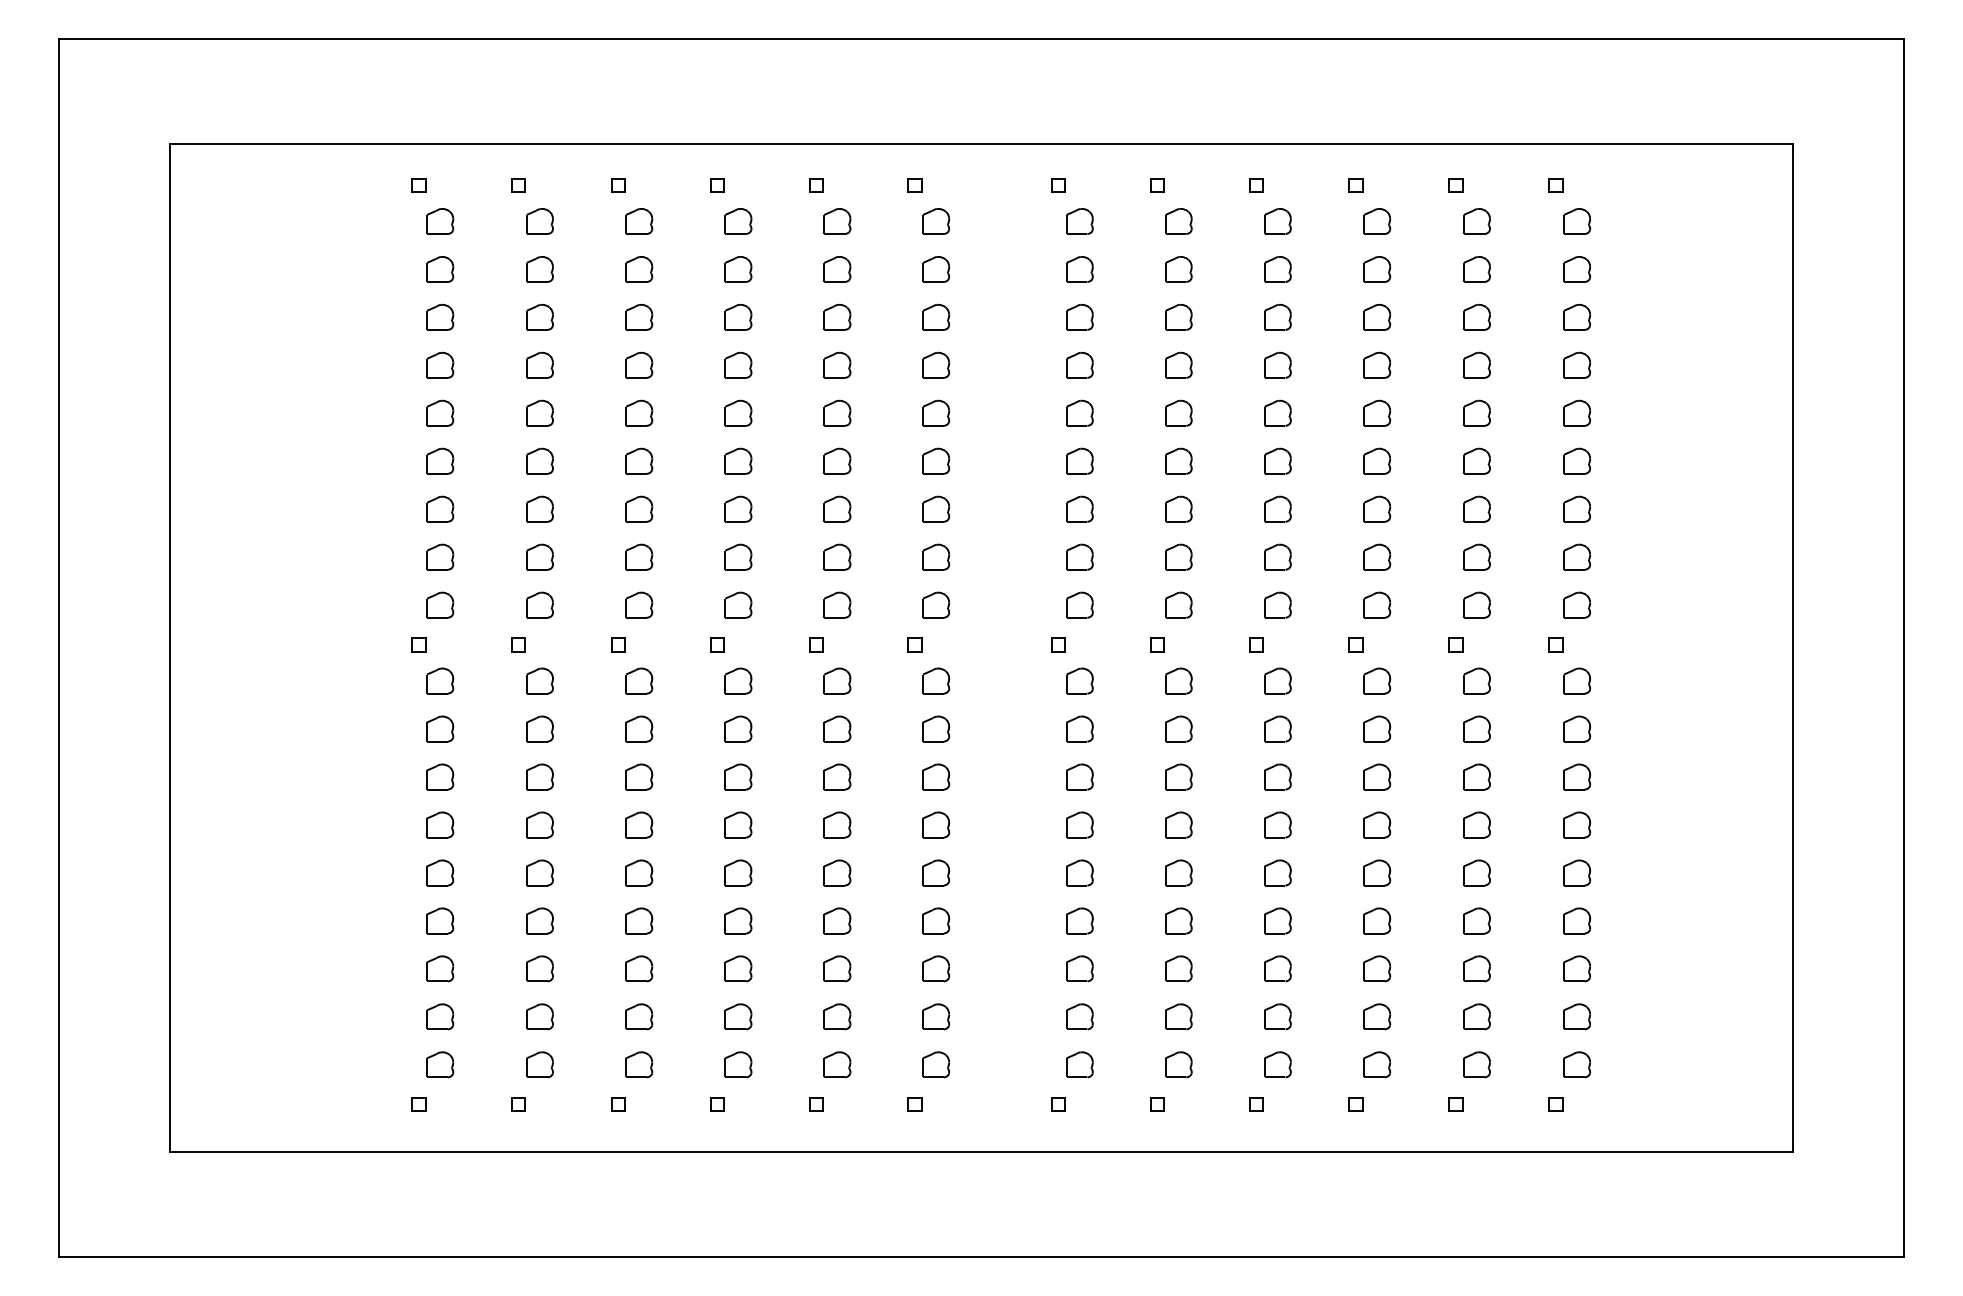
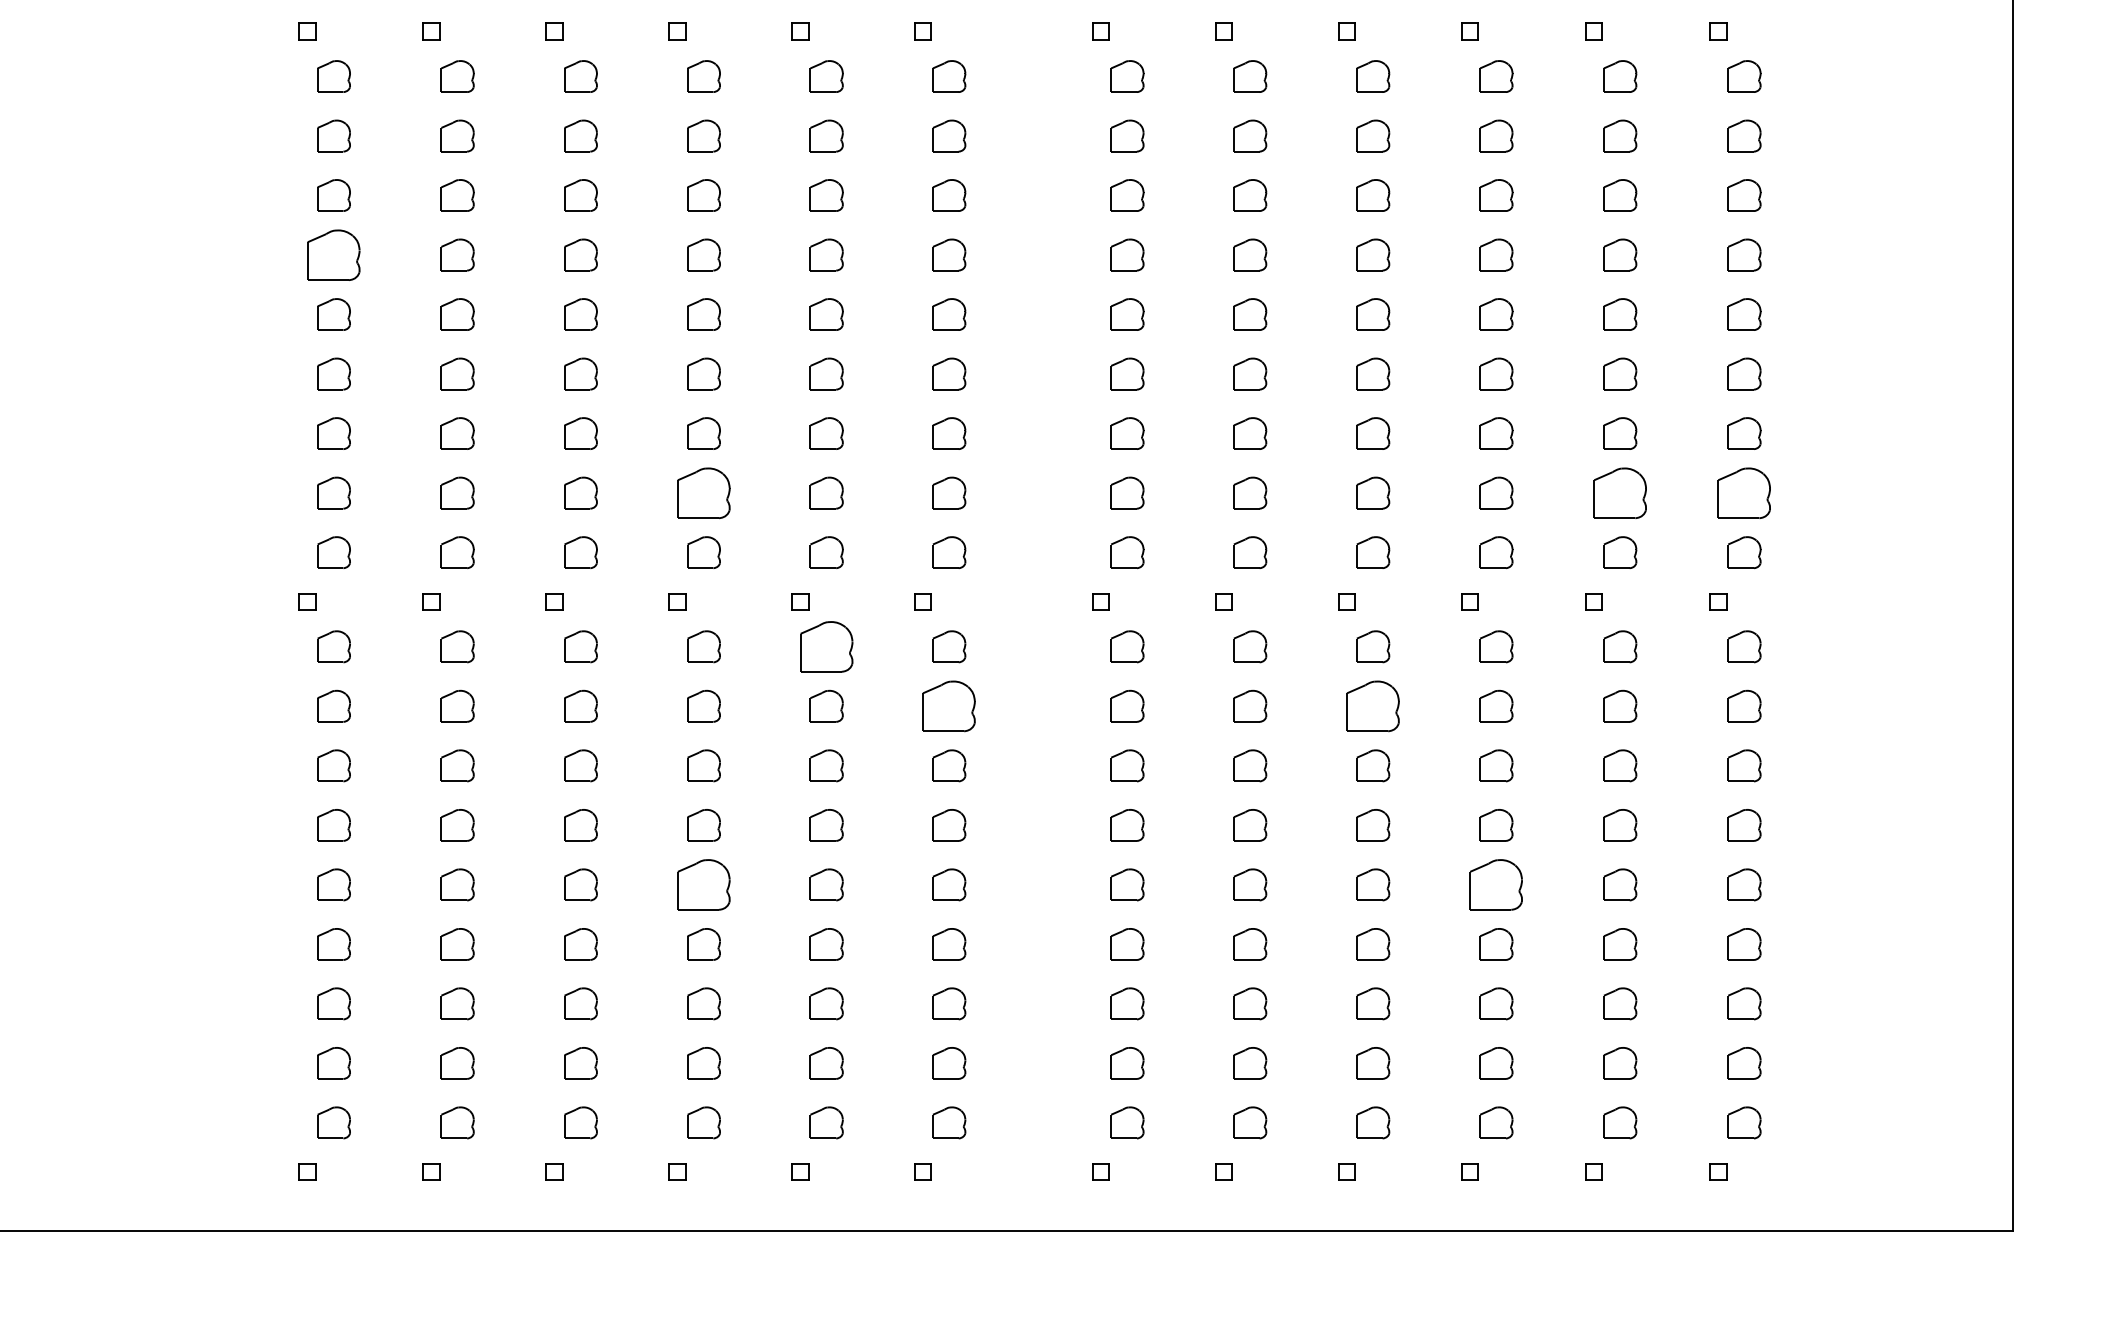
part: (440, 364) -> (334, 254), size x1.6
part: (738, 556) -> (703, 492), size x1.6
part: (1476, 556) -> (1619, 492), size x1.6
part: (1577, 556) -> (1744, 492), size x1.6
part: (837, 680) -> (826, 646), size x1.6
part: (936, 728) -> (949, 705), size x1.6
part: (1277, 728) -> (1372, 705), size x1.6
part: (738, 872) -> (703, 884), size x1.6
part: (1377, 872) -> (1496, 884), size x1.6

